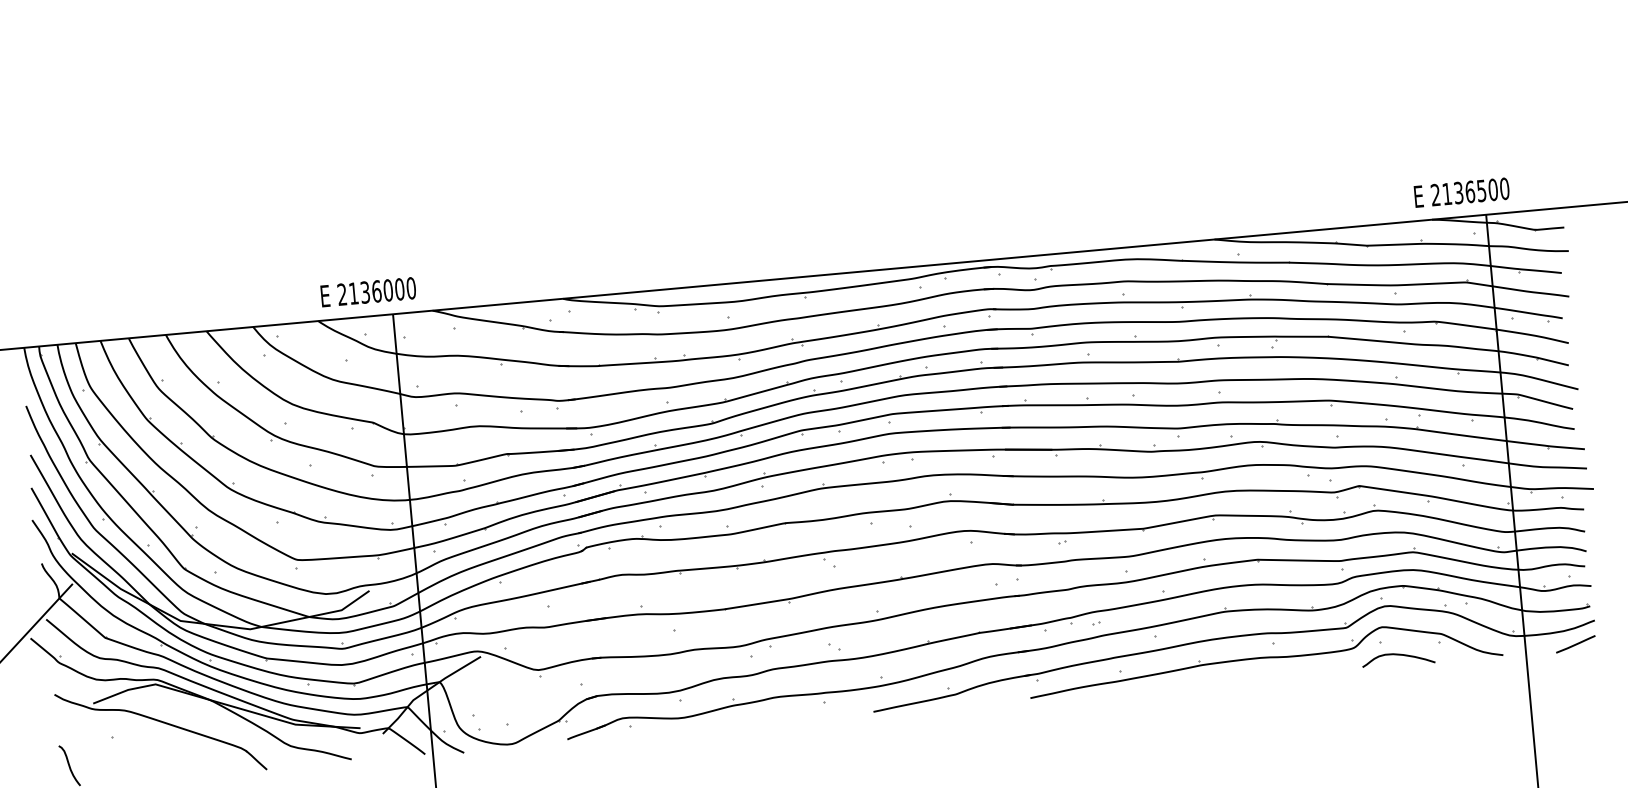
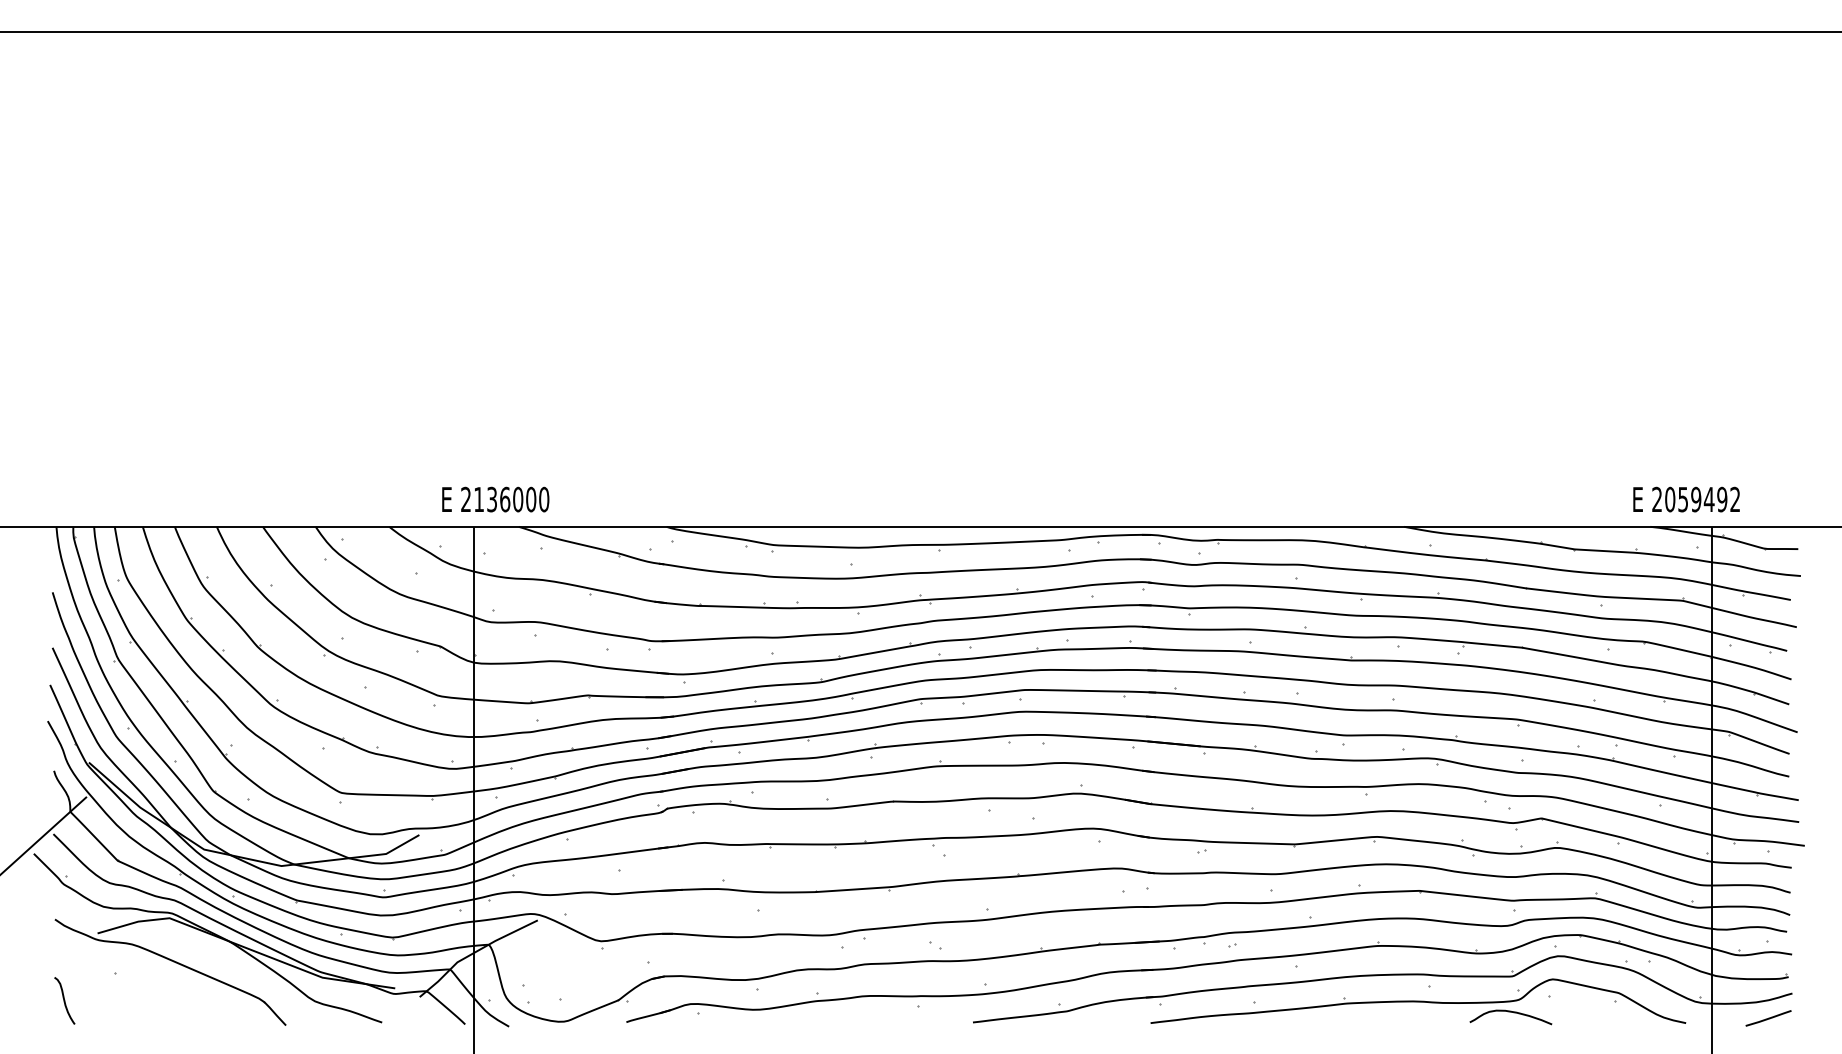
text: (1475, 191) -> (1702, 499), 2136500 -> 2059492
text: (368, 292) -> (495, 499), moved
curve: (1397, 655) -> (1510, 1012), moved

